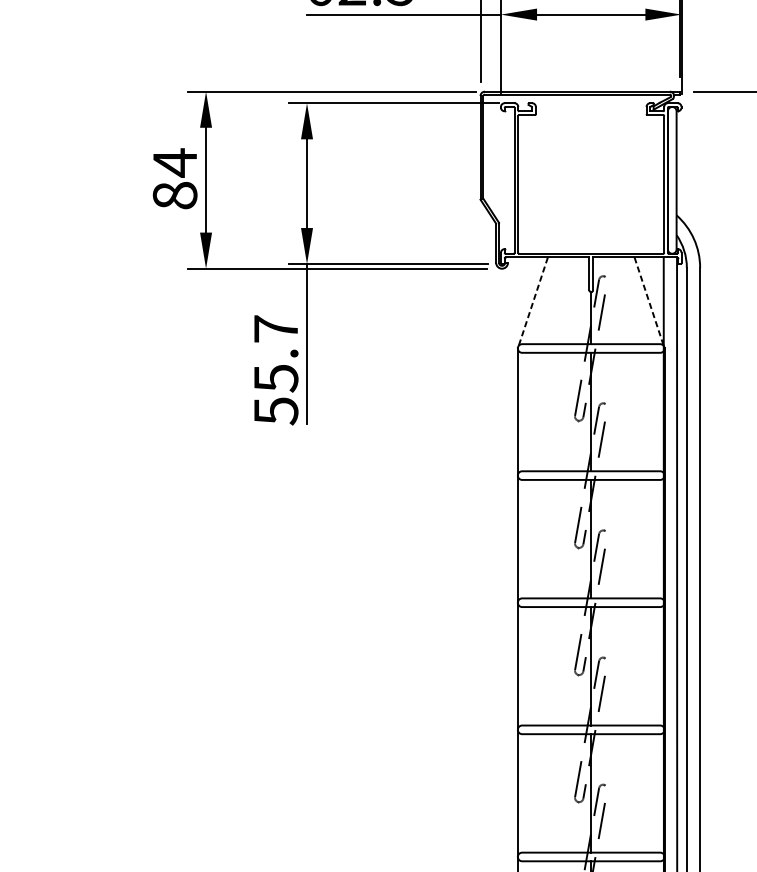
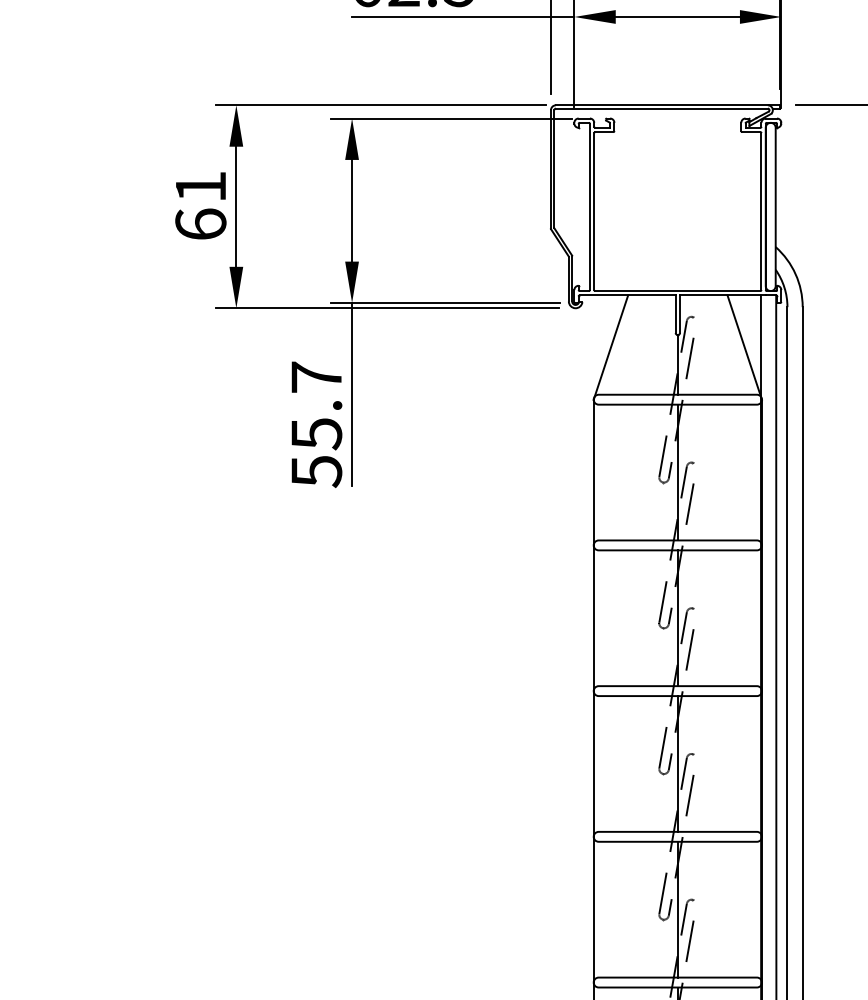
text: (174, 179) -> (200, 205), 84 -> 61
line: (532, 302) -> (610, 347), dashed -> solid
line: (649, 302) -> (744, 347), dashed -> solid

